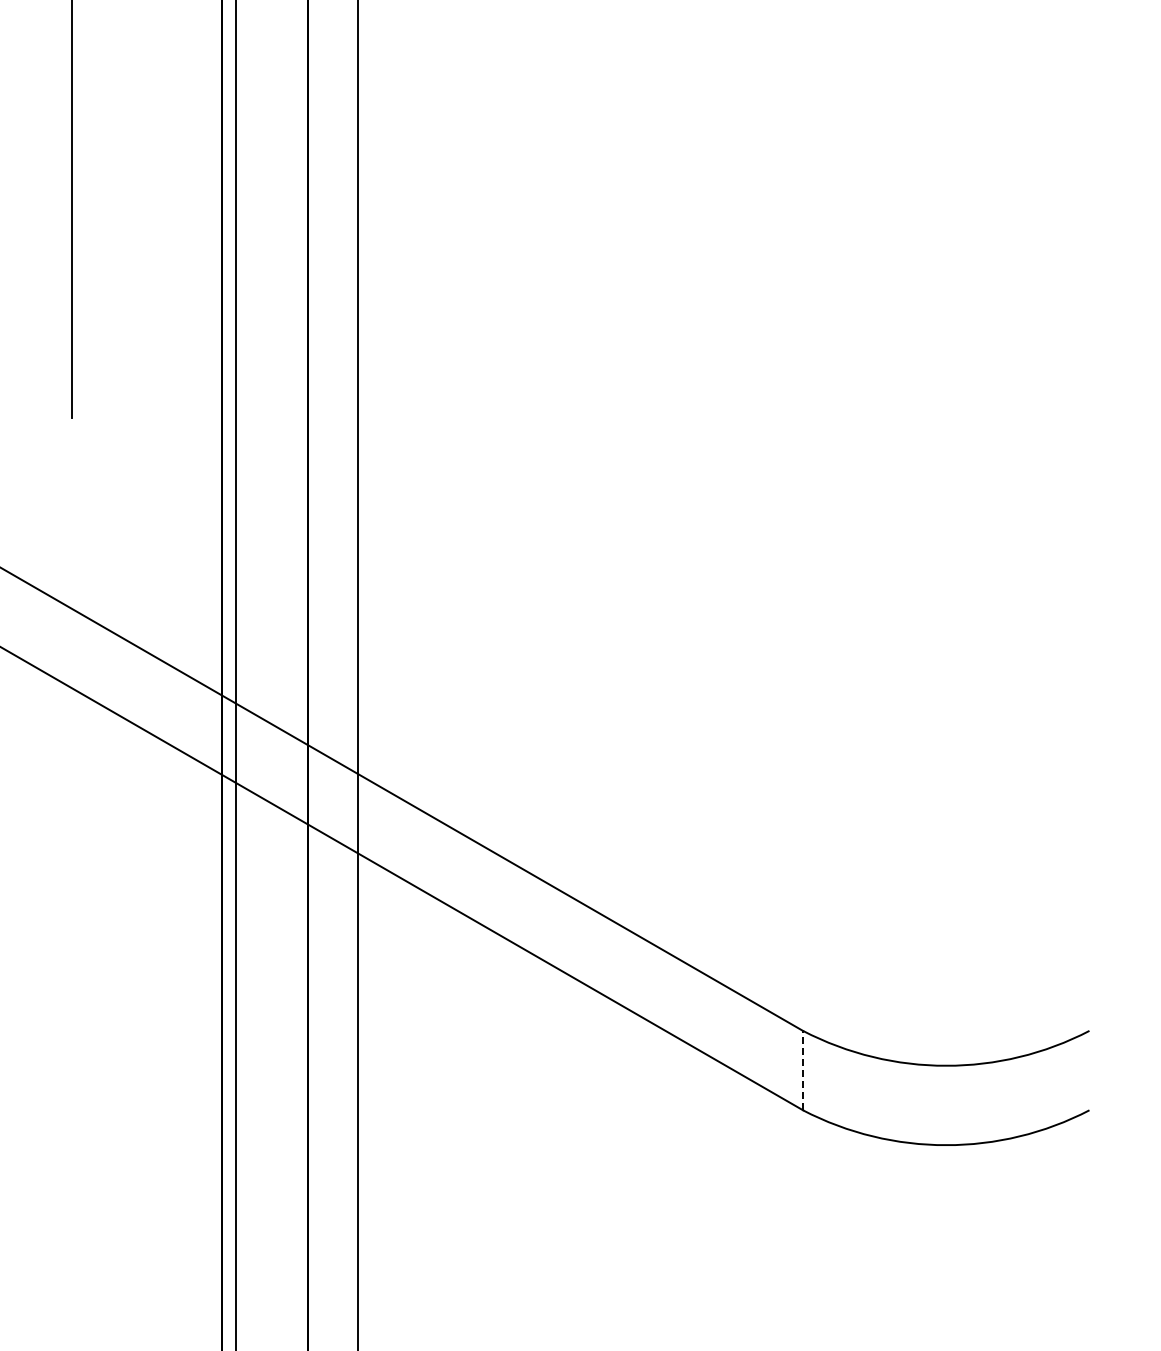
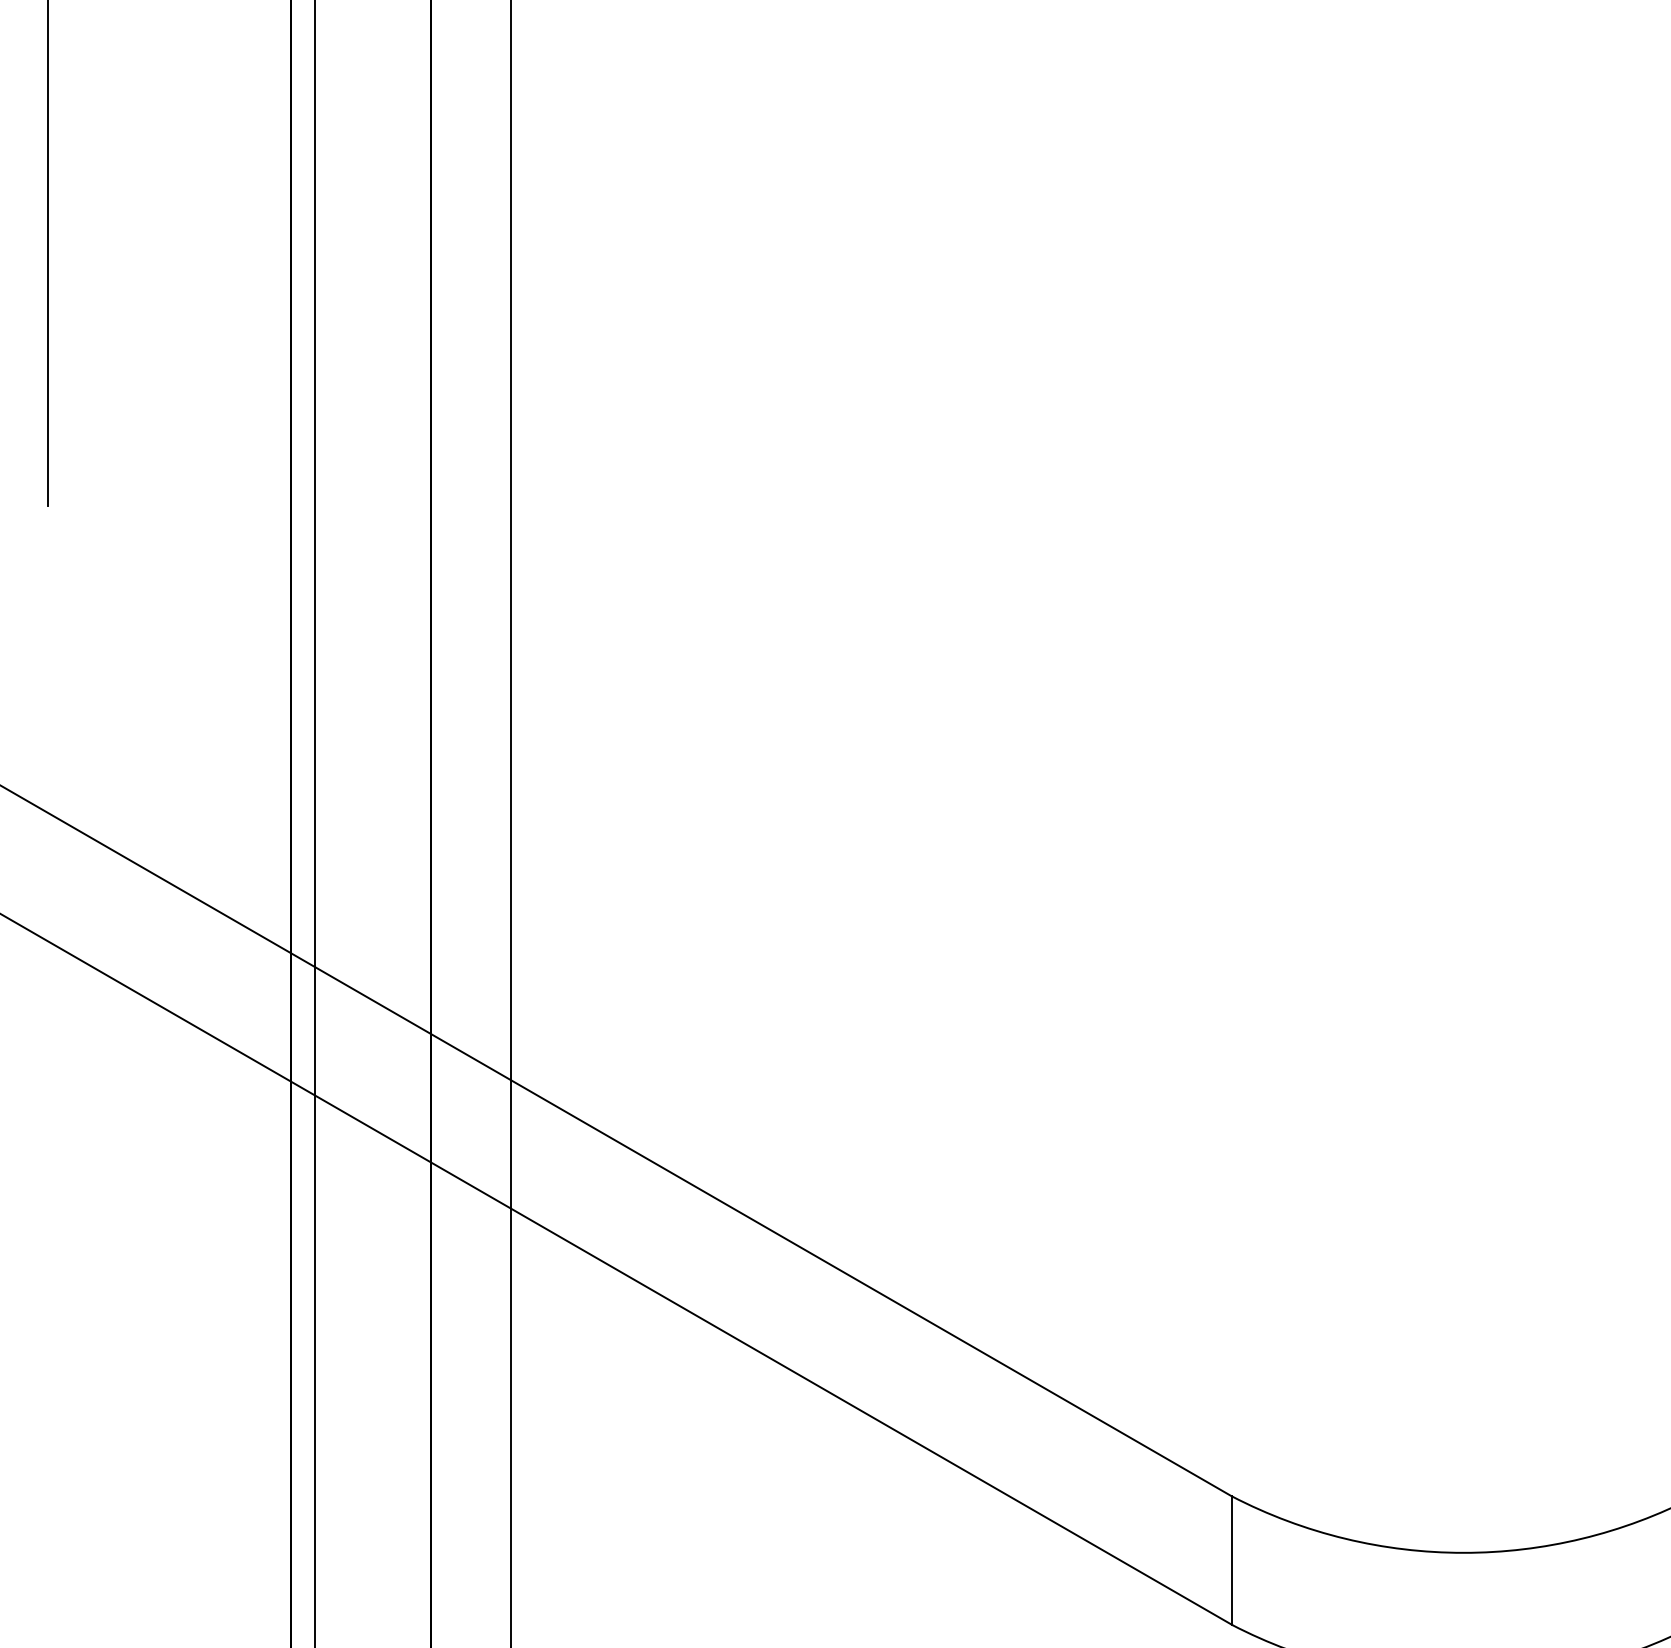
line: (803, 1070) -> (1232, 1560), dashed -> solid

